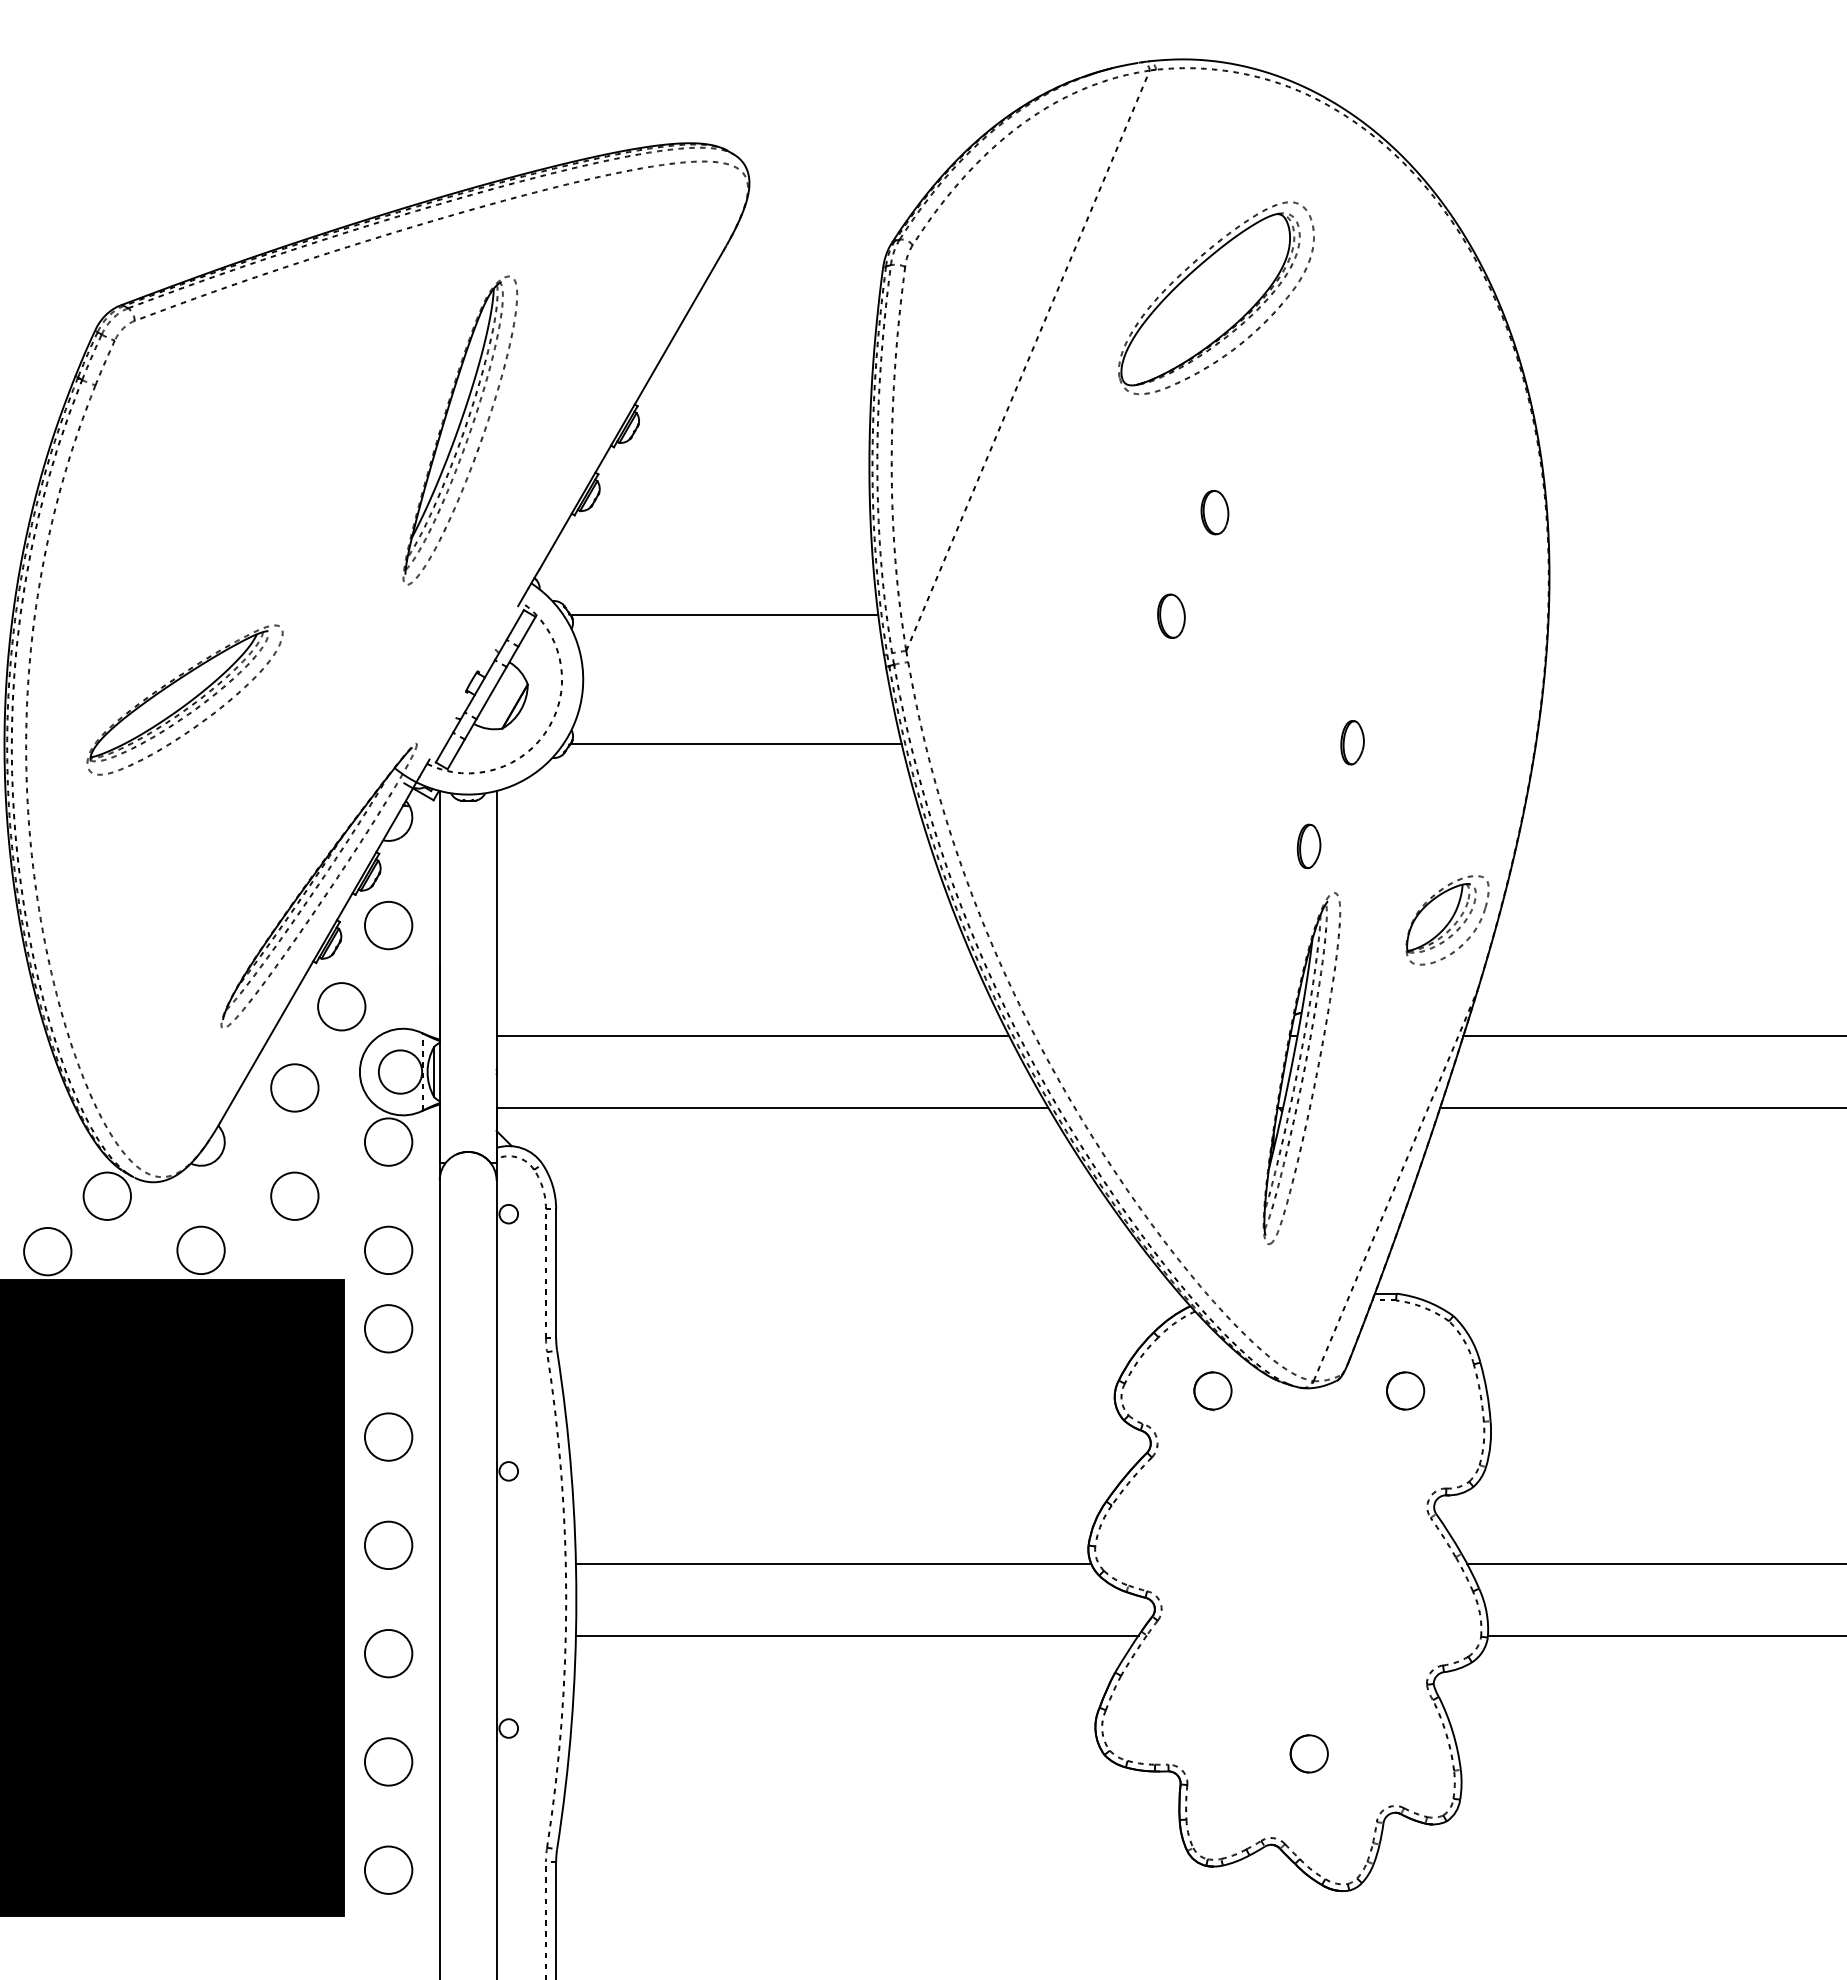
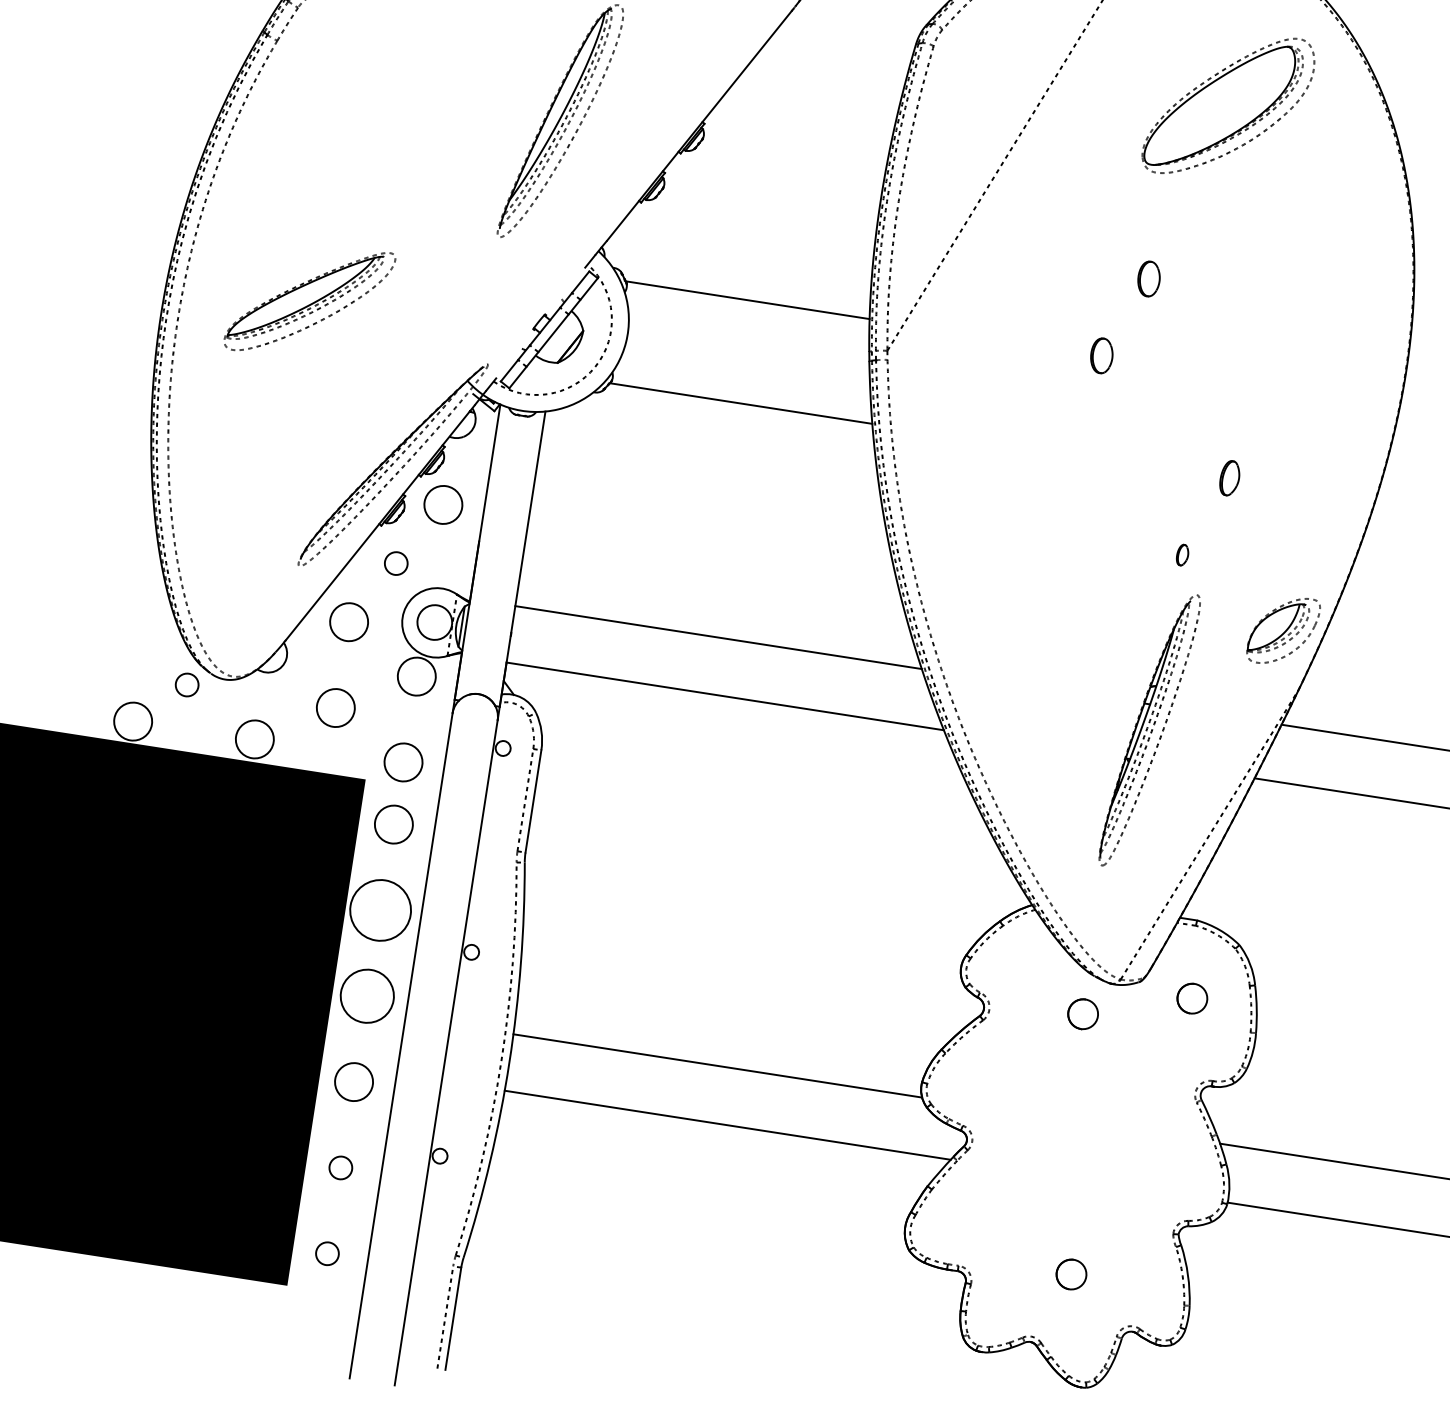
part: (1216, 298) -> (1228, 106), moved
part: (1308, 846) -> (1182, 555), size x0.6
circle: (341, 1006) -> (396, 563), size x0.6
circle: (107, 1195) -> (187, 684), size x0.6
part: (1212, 1391) -> (1082, 1014), moved
circle: (388, 1436) -> (380, 909), size x1.6
circle: (388, 1545) -> (367, 996), size x1.4
circle: (388, 1761) -> (340, 1167), size x0.6
circle: (388, 1869) -> (327, 1253), size x0.6

